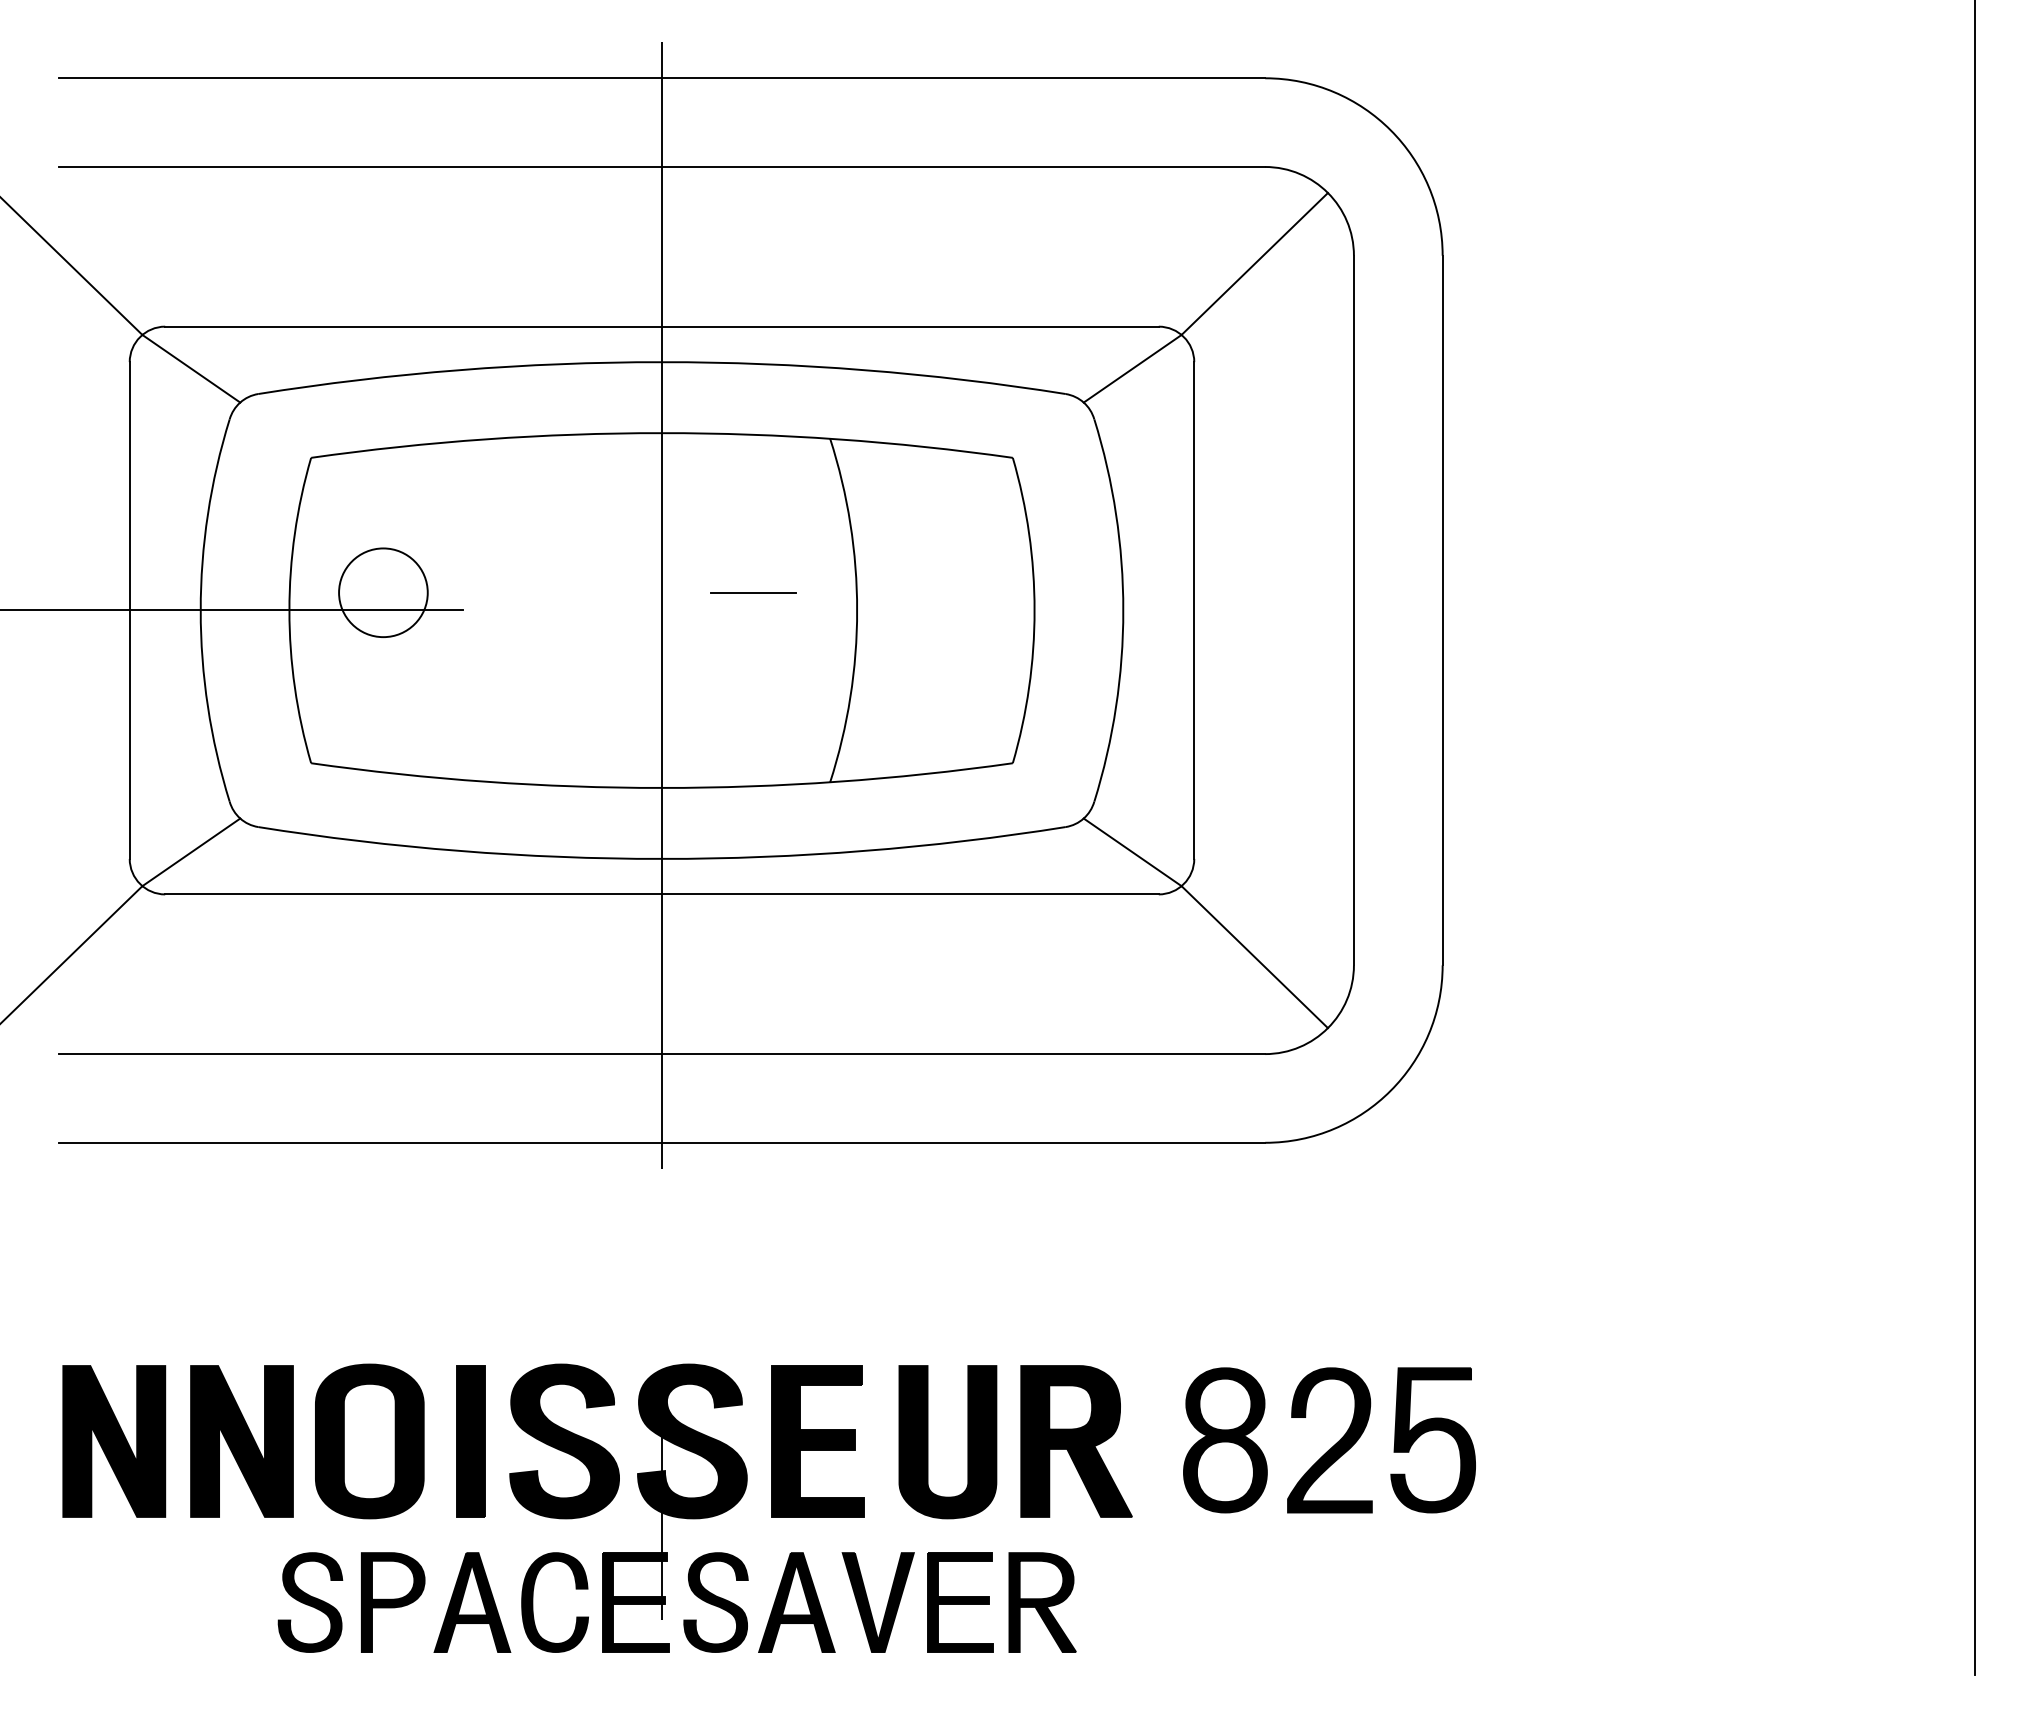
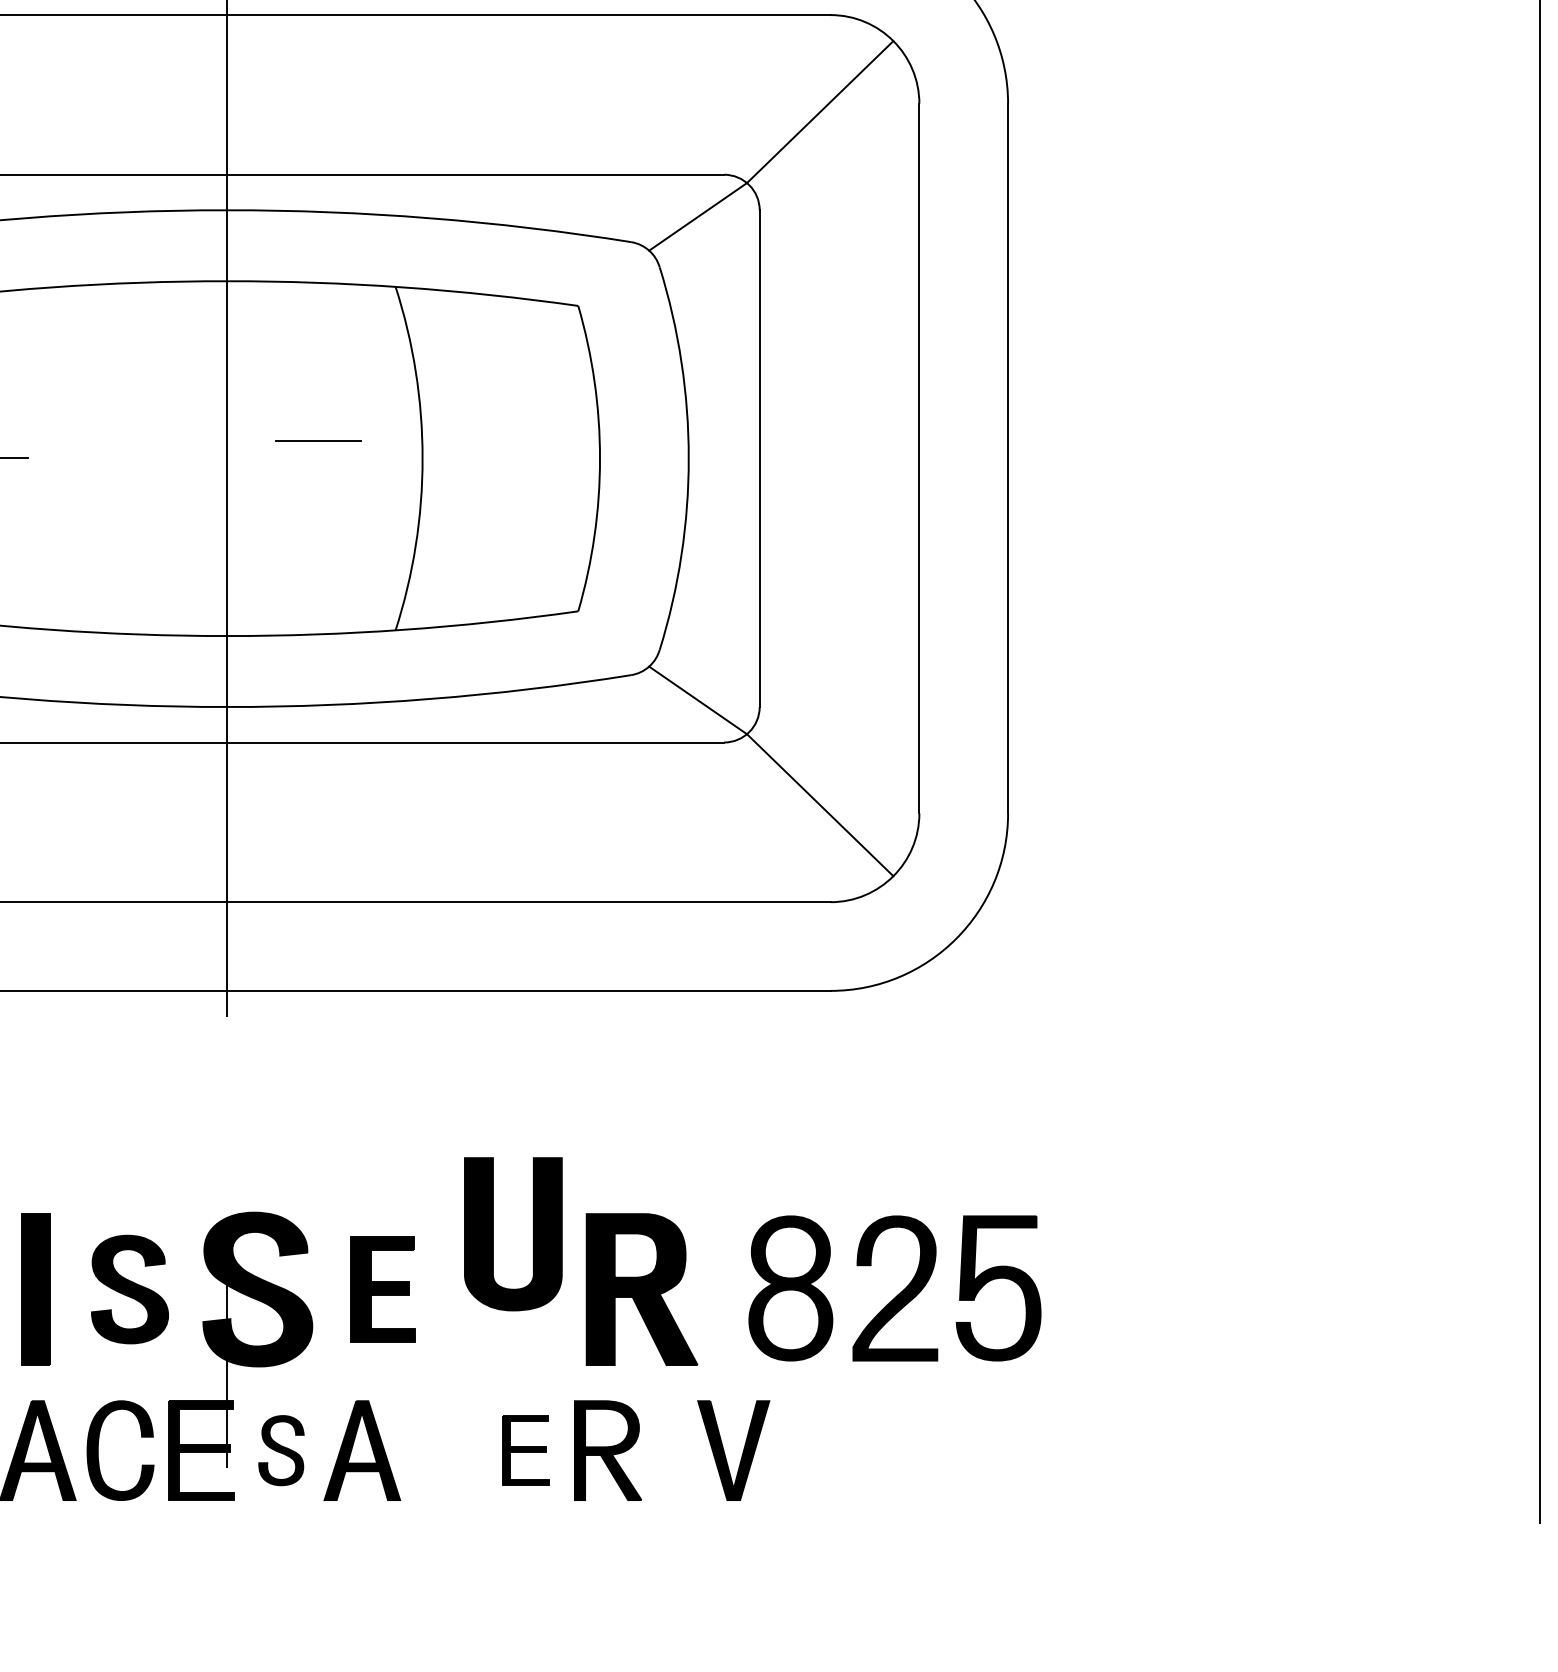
part: (564, 1441) -> (129, 1289), size x0.7
part: (817, 1441) -> (382, 1289), size x0.7
part: (928, 1442) -> (493, 1234), moved
part: (715, 1602) -> (280, 1450), size x0.7
part: (960, 1602) -> (525, 1450), size x0.7
part: (869, 1603) -> (724, 1451), moved

